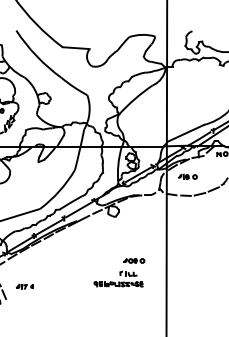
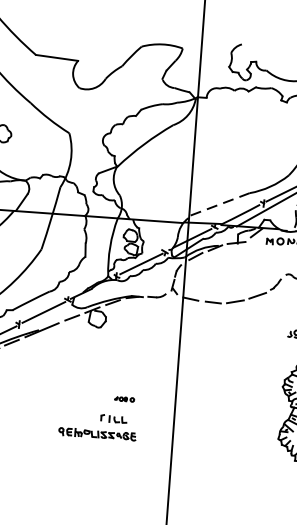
line: (185, 133) -> (219, 204), solid -> dashed
part: (187, 176) -> (217, 272), removed
part: (134, 260) -> (124, 398), size x0.6

